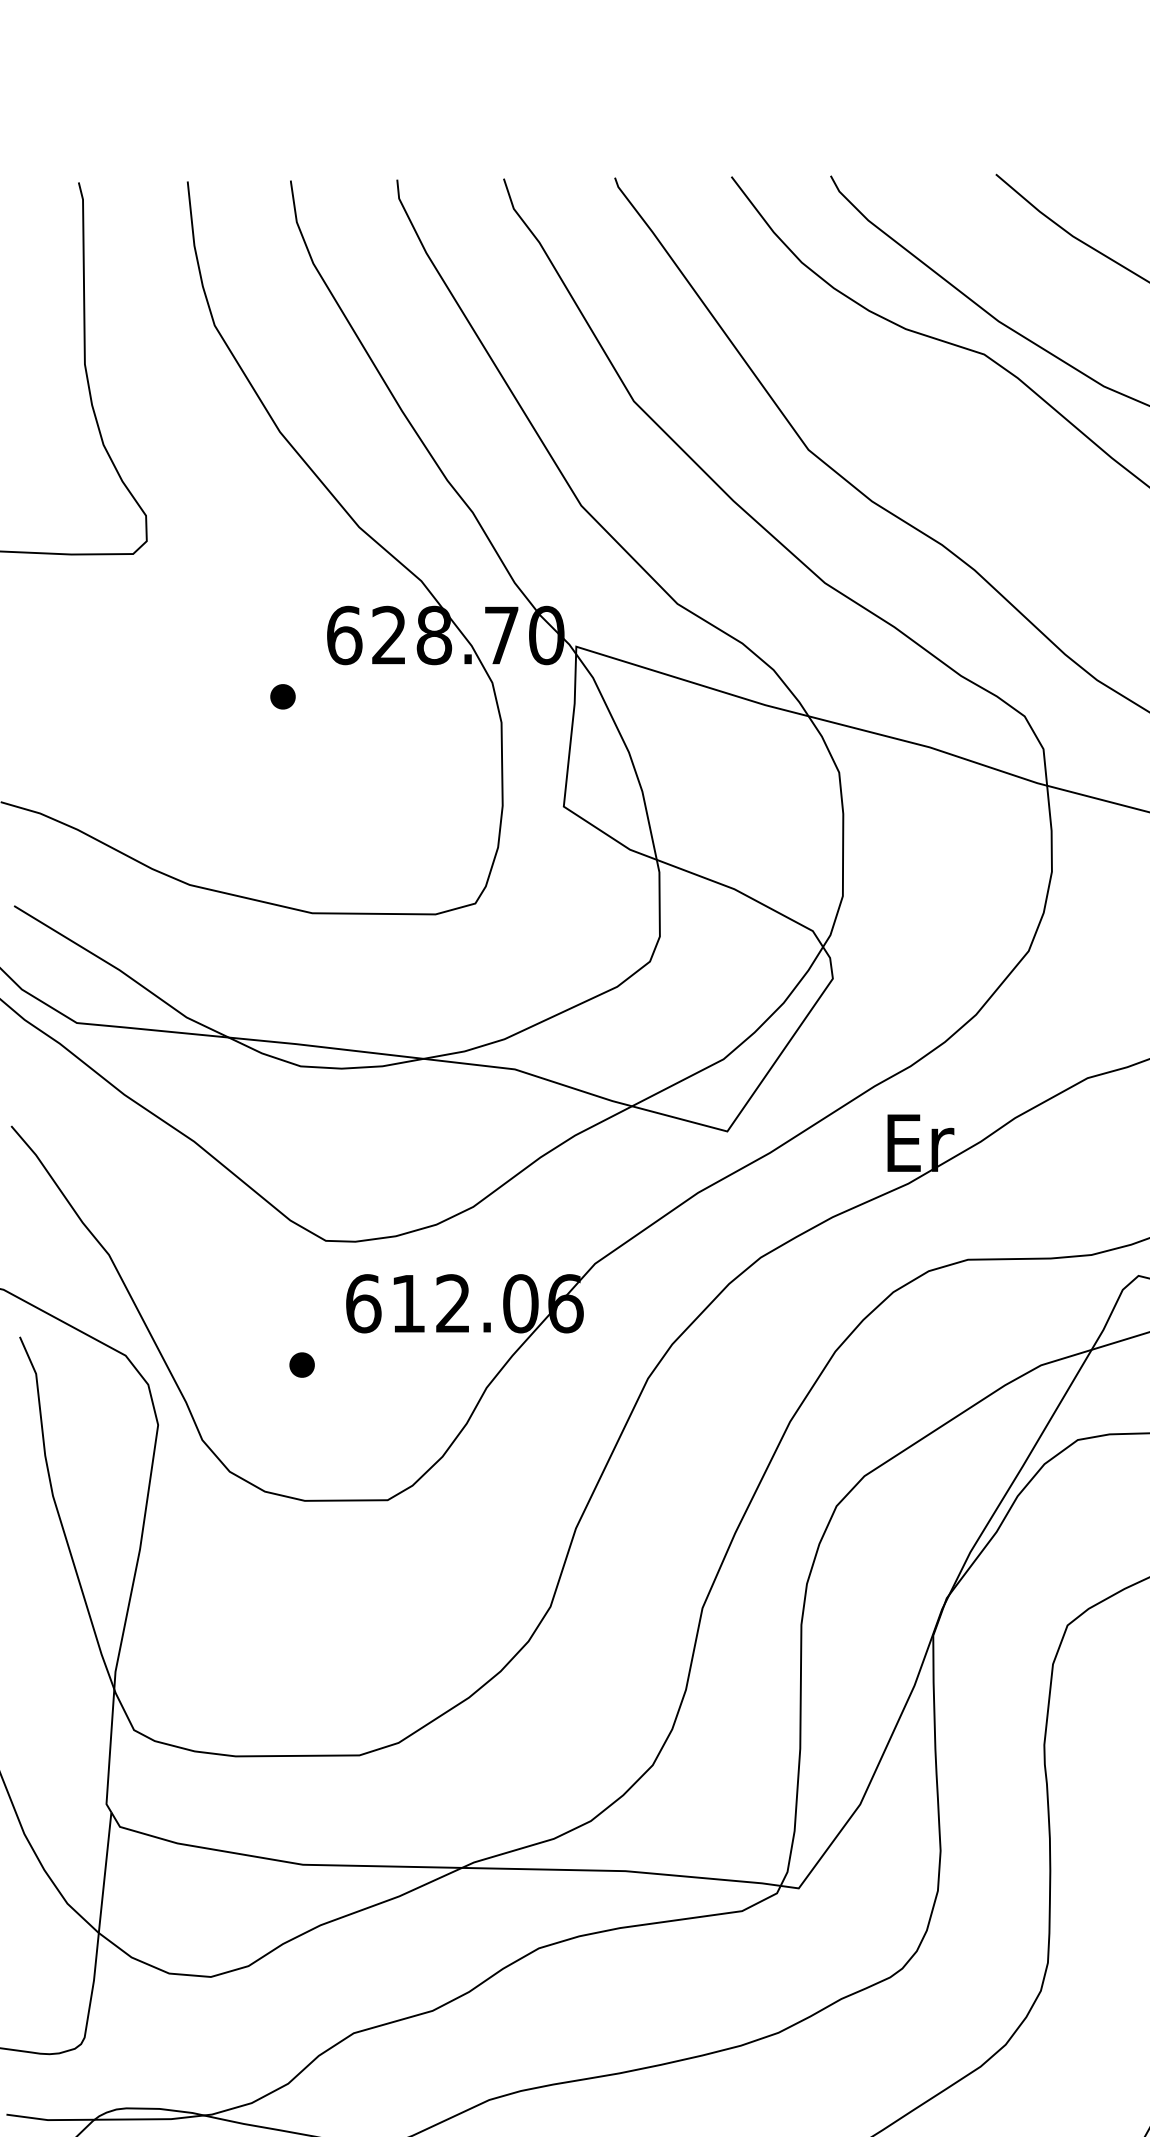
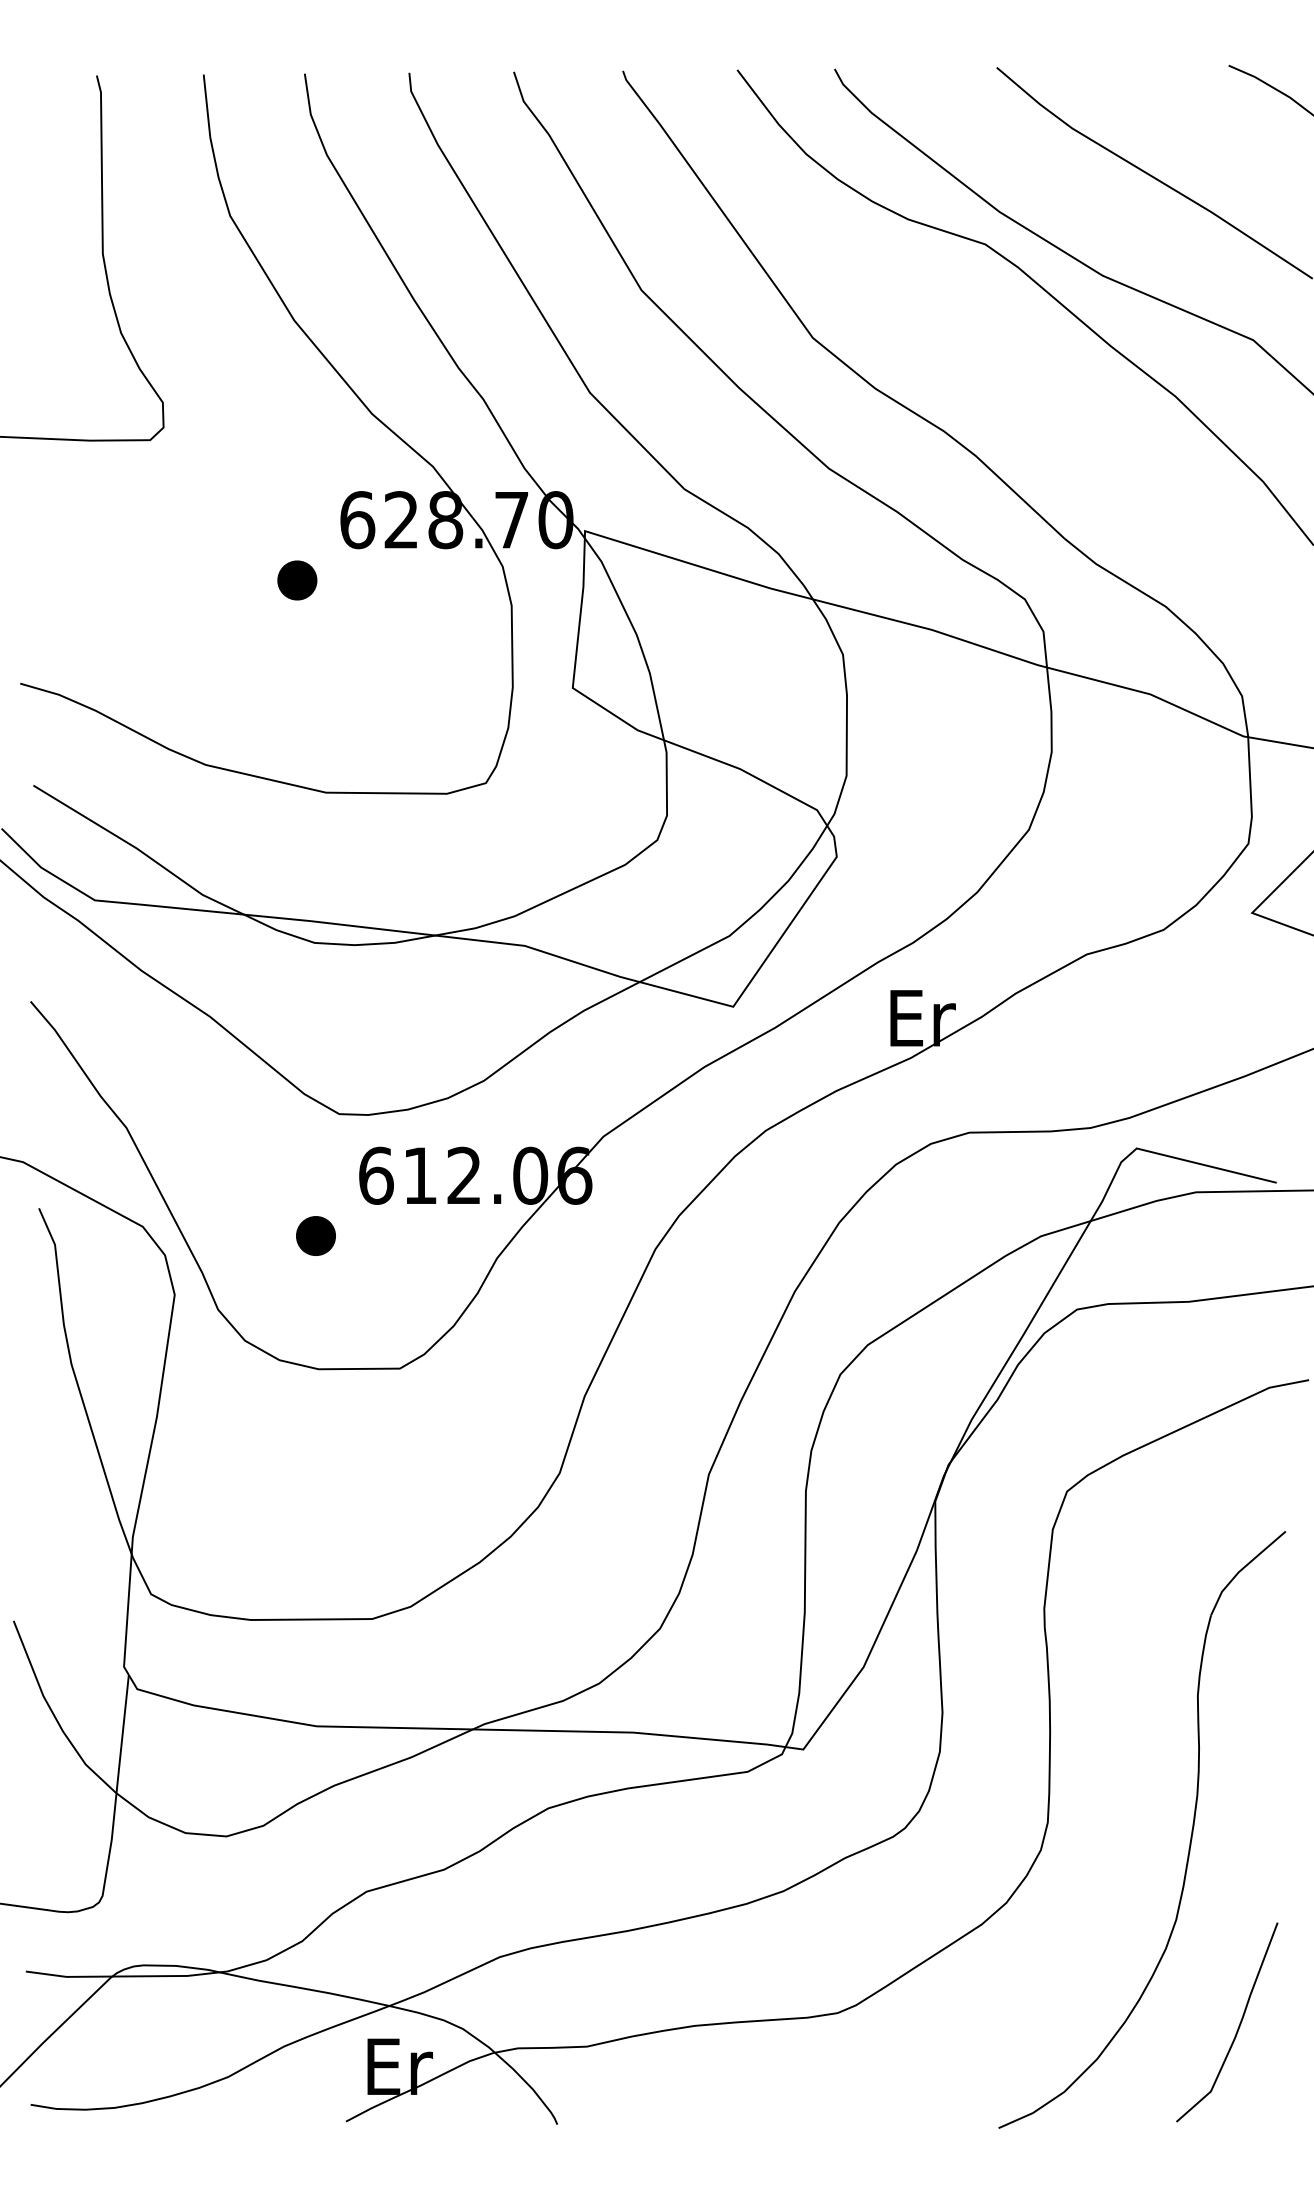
part: (282, 696) -> (296, 579), size x1.6
part: (301, 1364) -> (315, 1235), size x1.6

